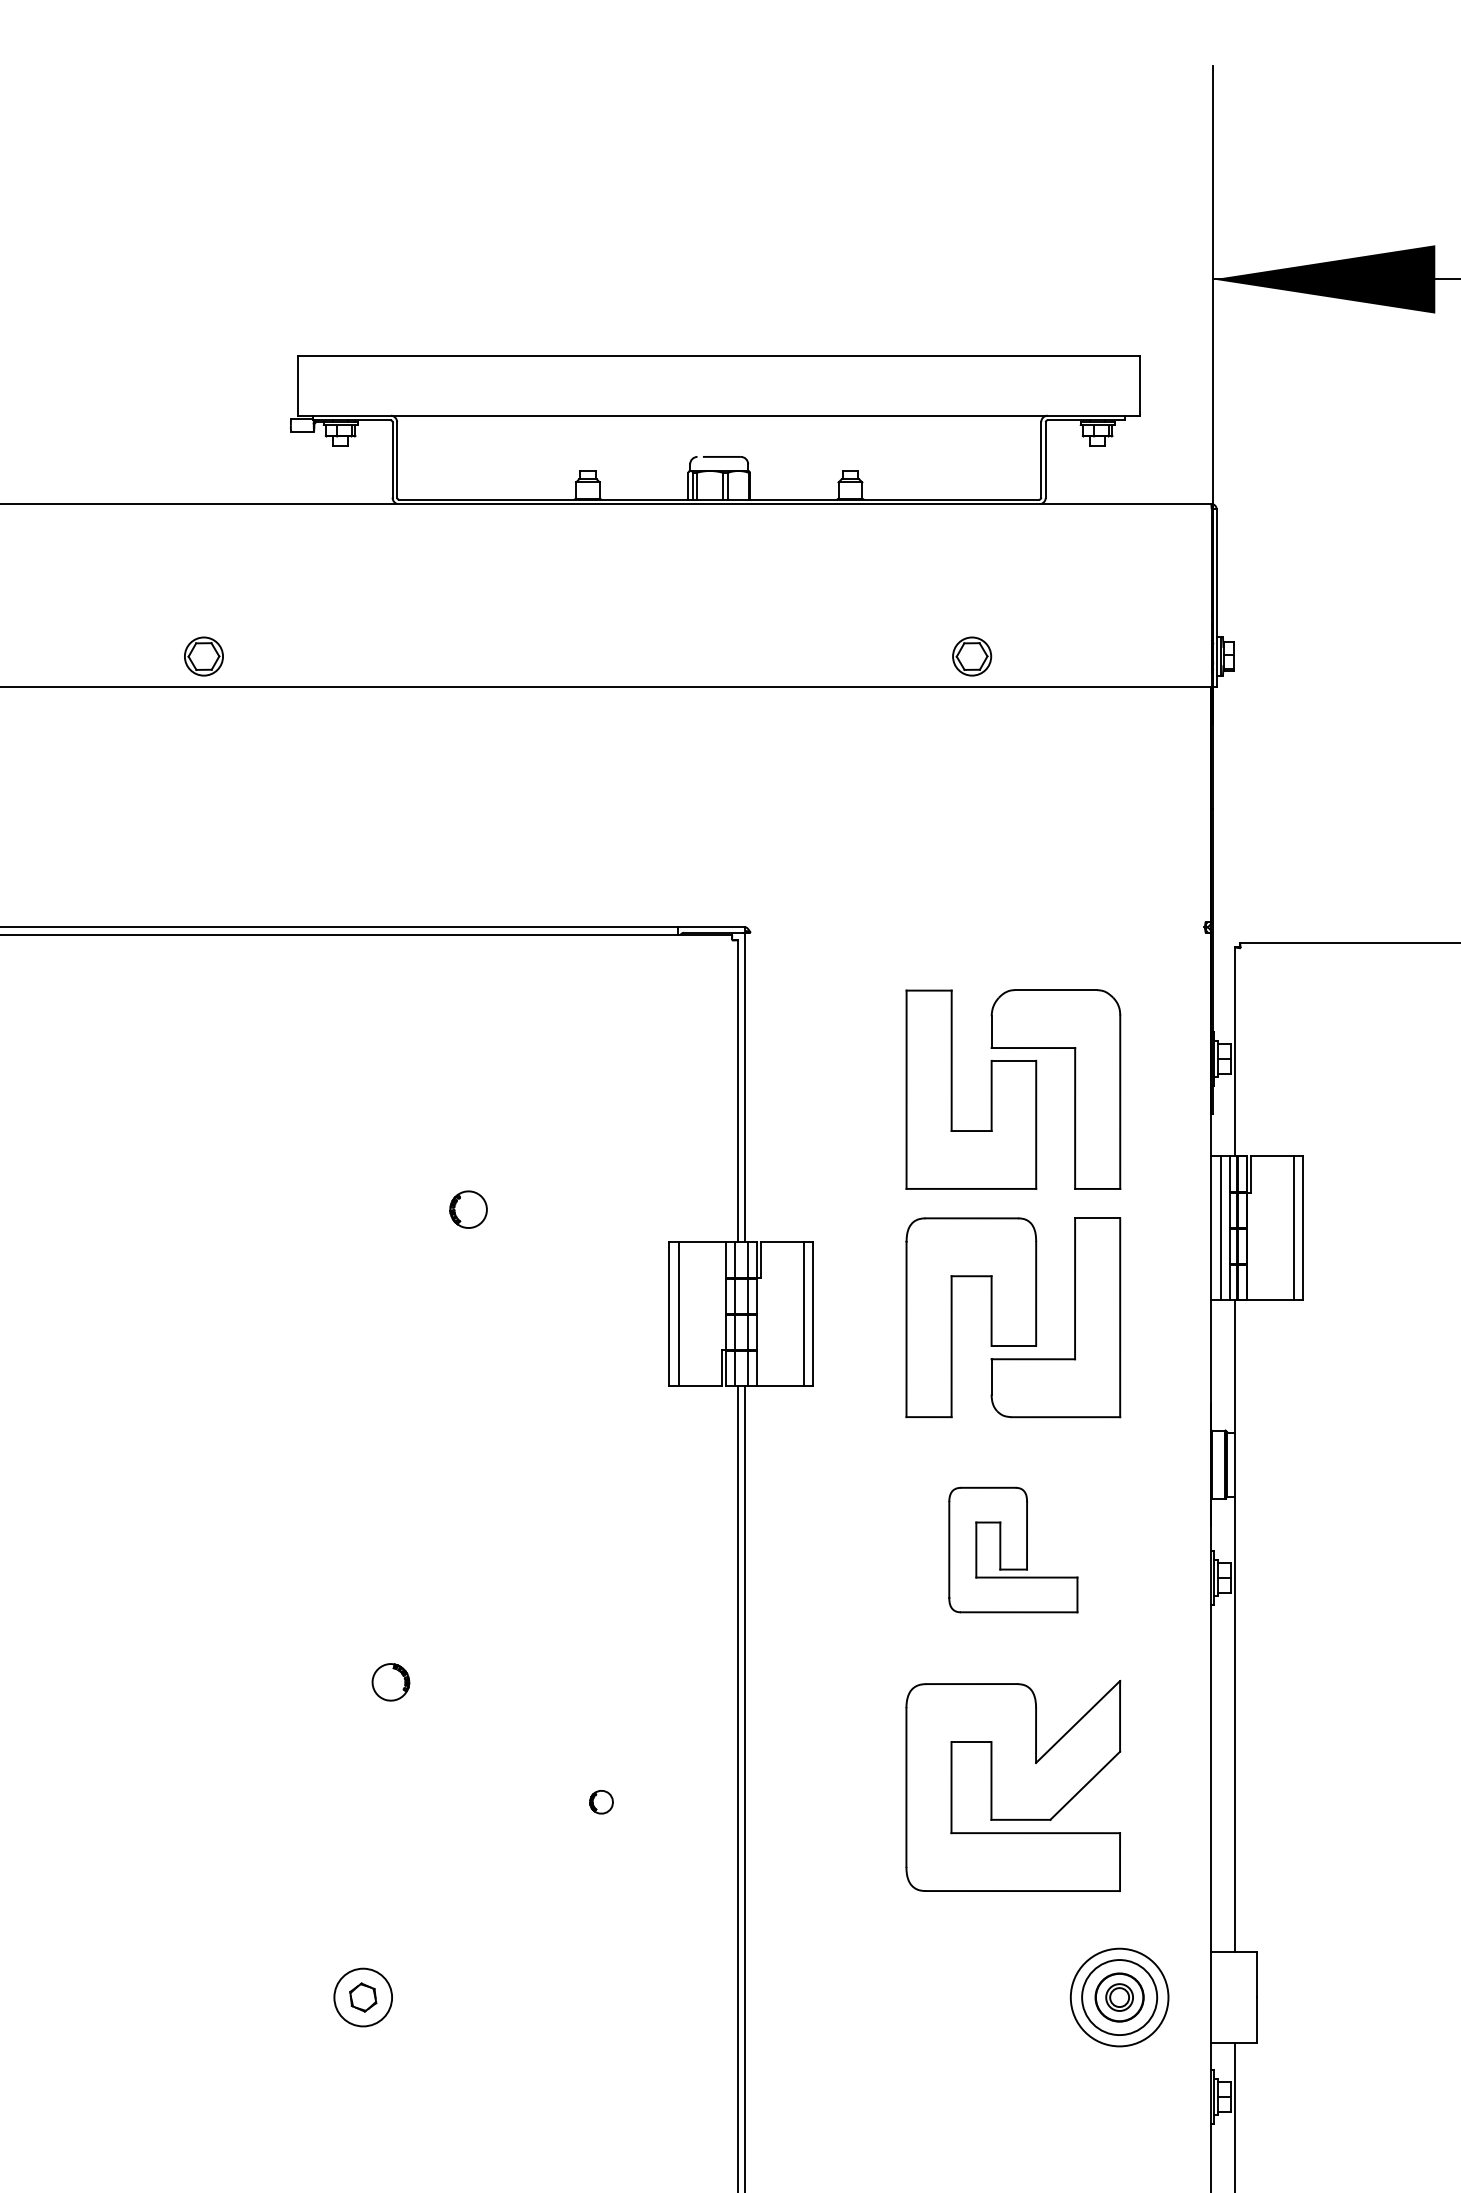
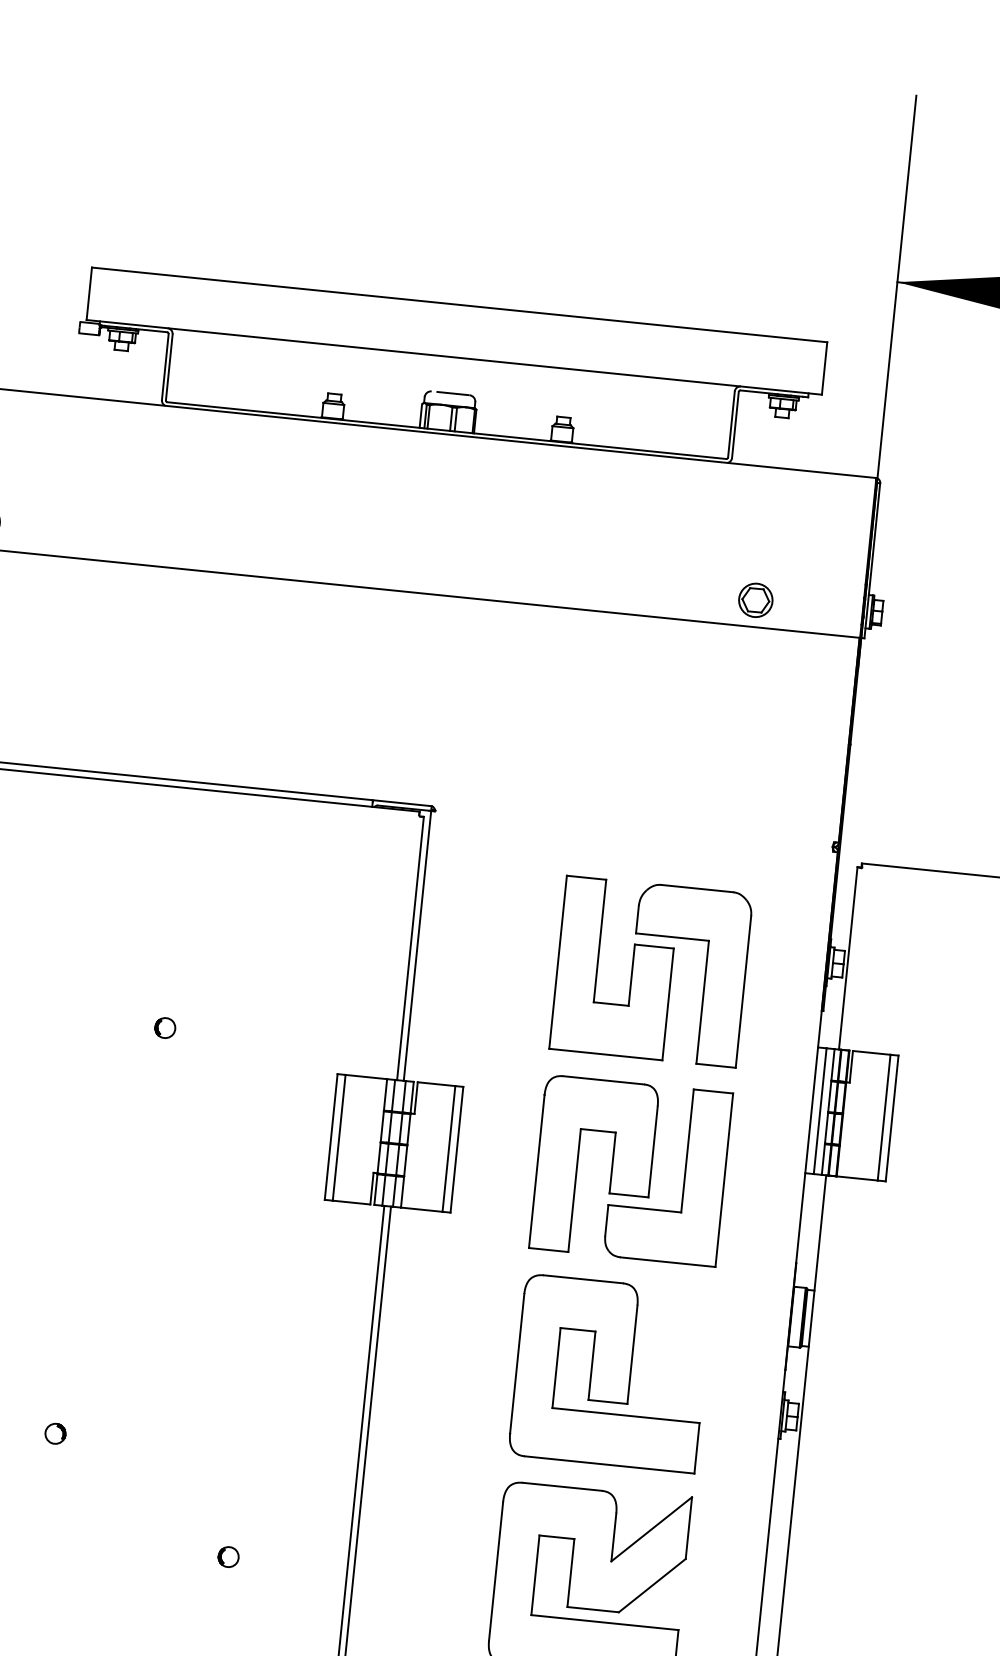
part: (972, 656) -> (756, 600), moved
part: (468, 1209) -> (165, 1027), size x0.62
part: (1013, 1549) -> (610, 1373), size x1.67
part: (390, 1682) -> (55, 1433), size x0.62

